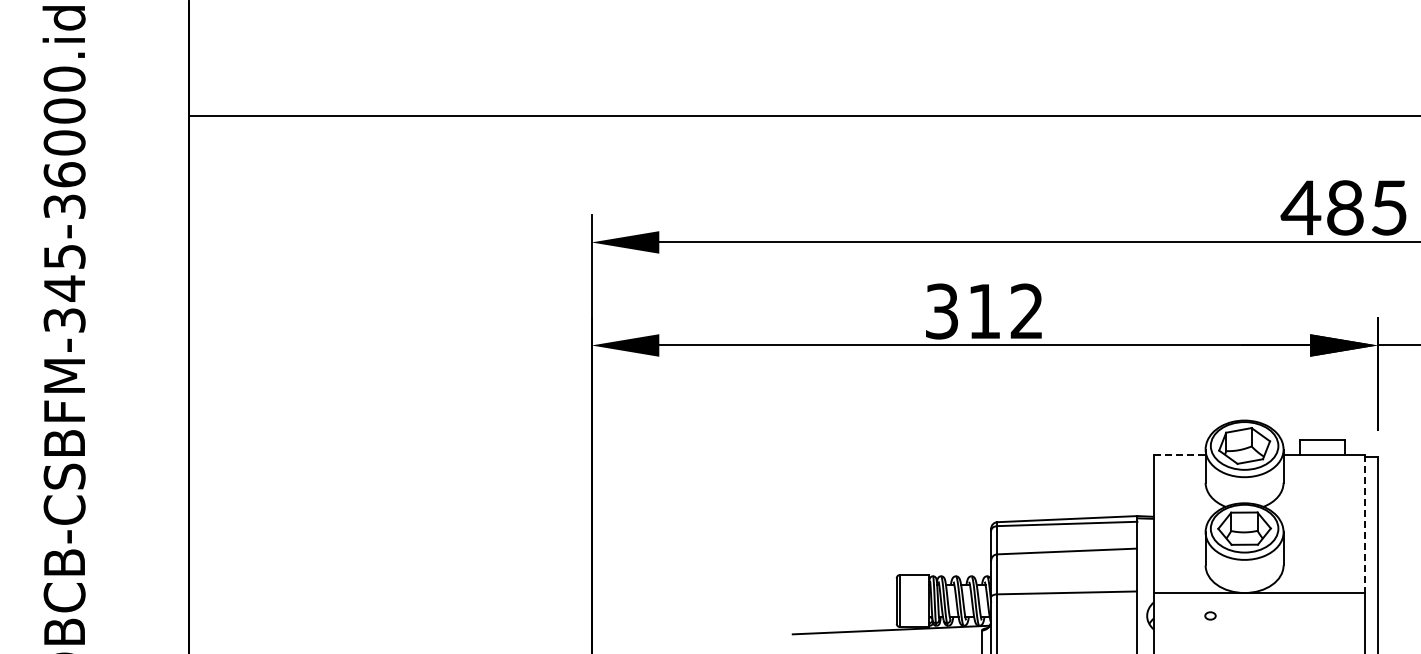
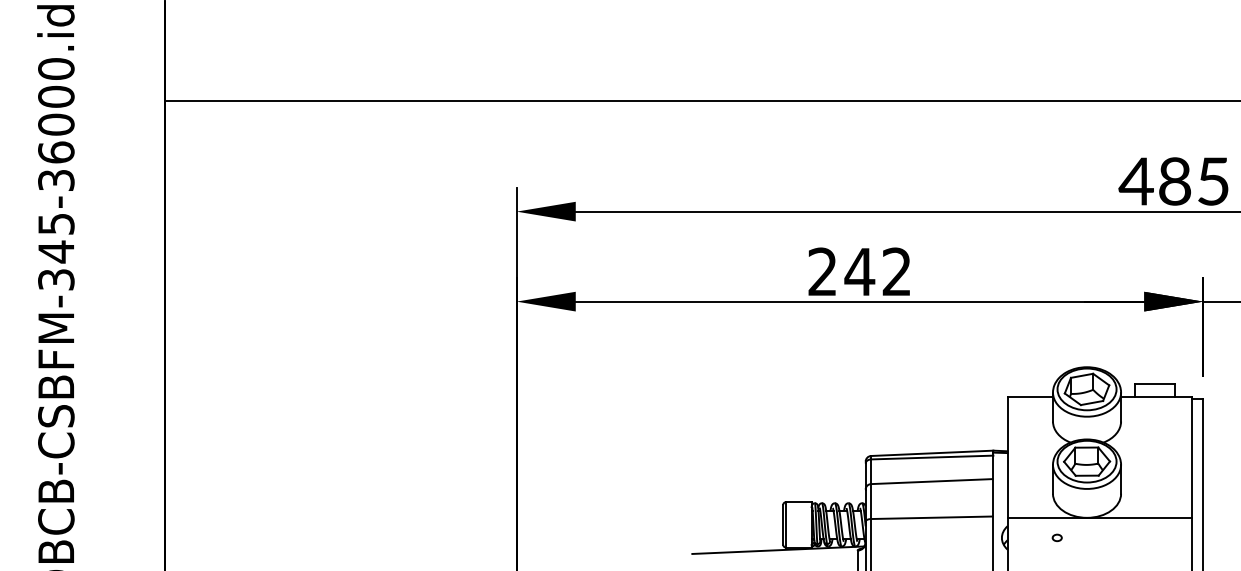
text: (963, 311) -> (841, 271), 312 -> 242
line: (1179, 455) -> (1030, 397), dashed -> solid
line: (1364, 524) -> (1191, 458), dashed -> solid

